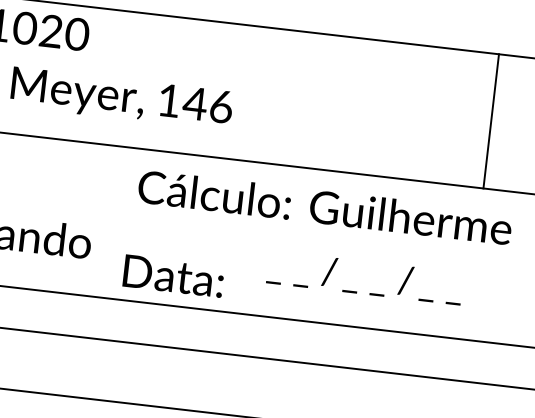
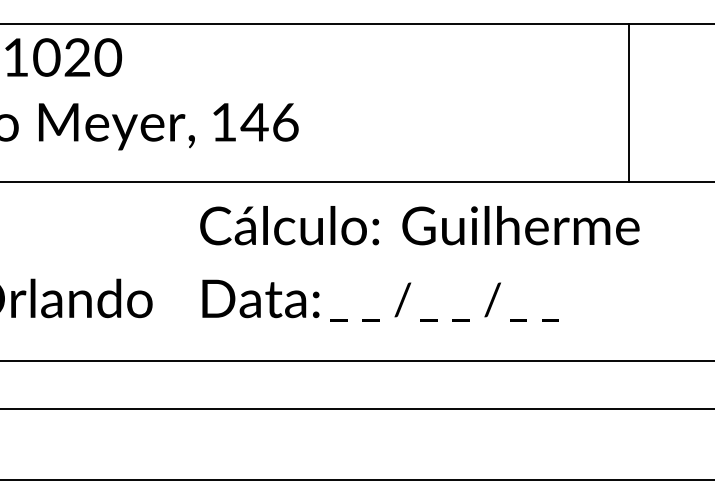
line: (491, 120) -> (629, 102), moved
text: (173, 275) -> (260, 298), moved
text: (364, 277) -> (444, 301), moved

